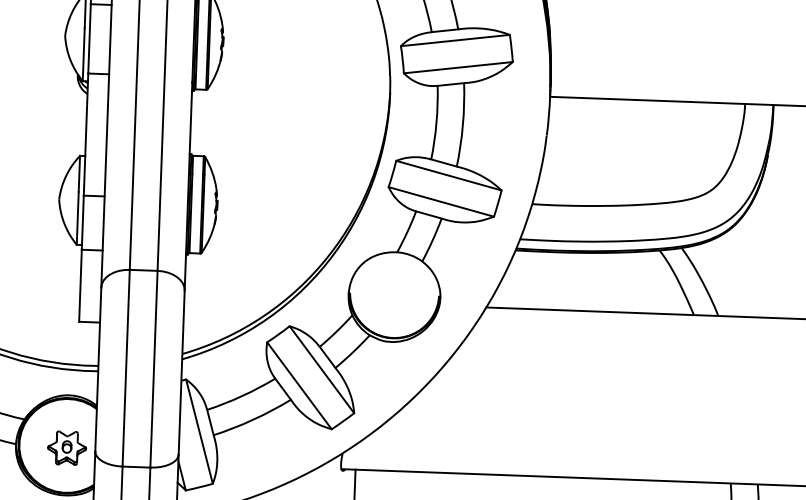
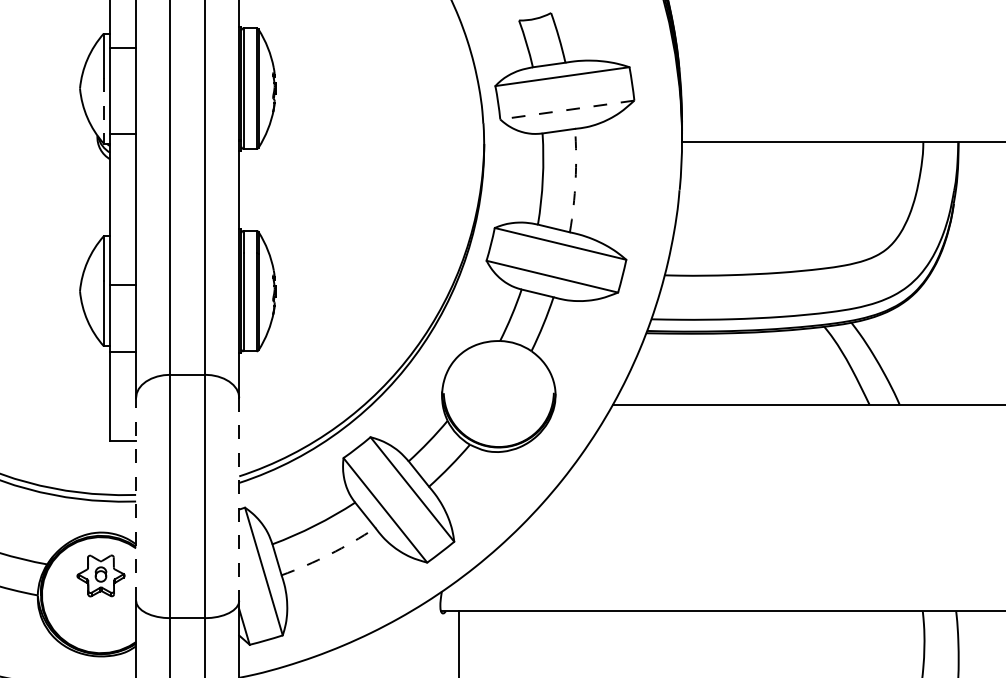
line: (83, 55) -> (103, 111), solid -> dashed
line: (458, 68) -> (567, 110), solid -> dashed
arc: (462, 124) -> (575, 180), solid -> dashed
line: (98, 368) -> (136, 498), solid -> dashed
line: (181, 372) -> (239, 499), solid -> dashed
arc: (252, 419) -> (329, 554), solid -> dashed
part: (66, 447) -> (100, 575), moved

